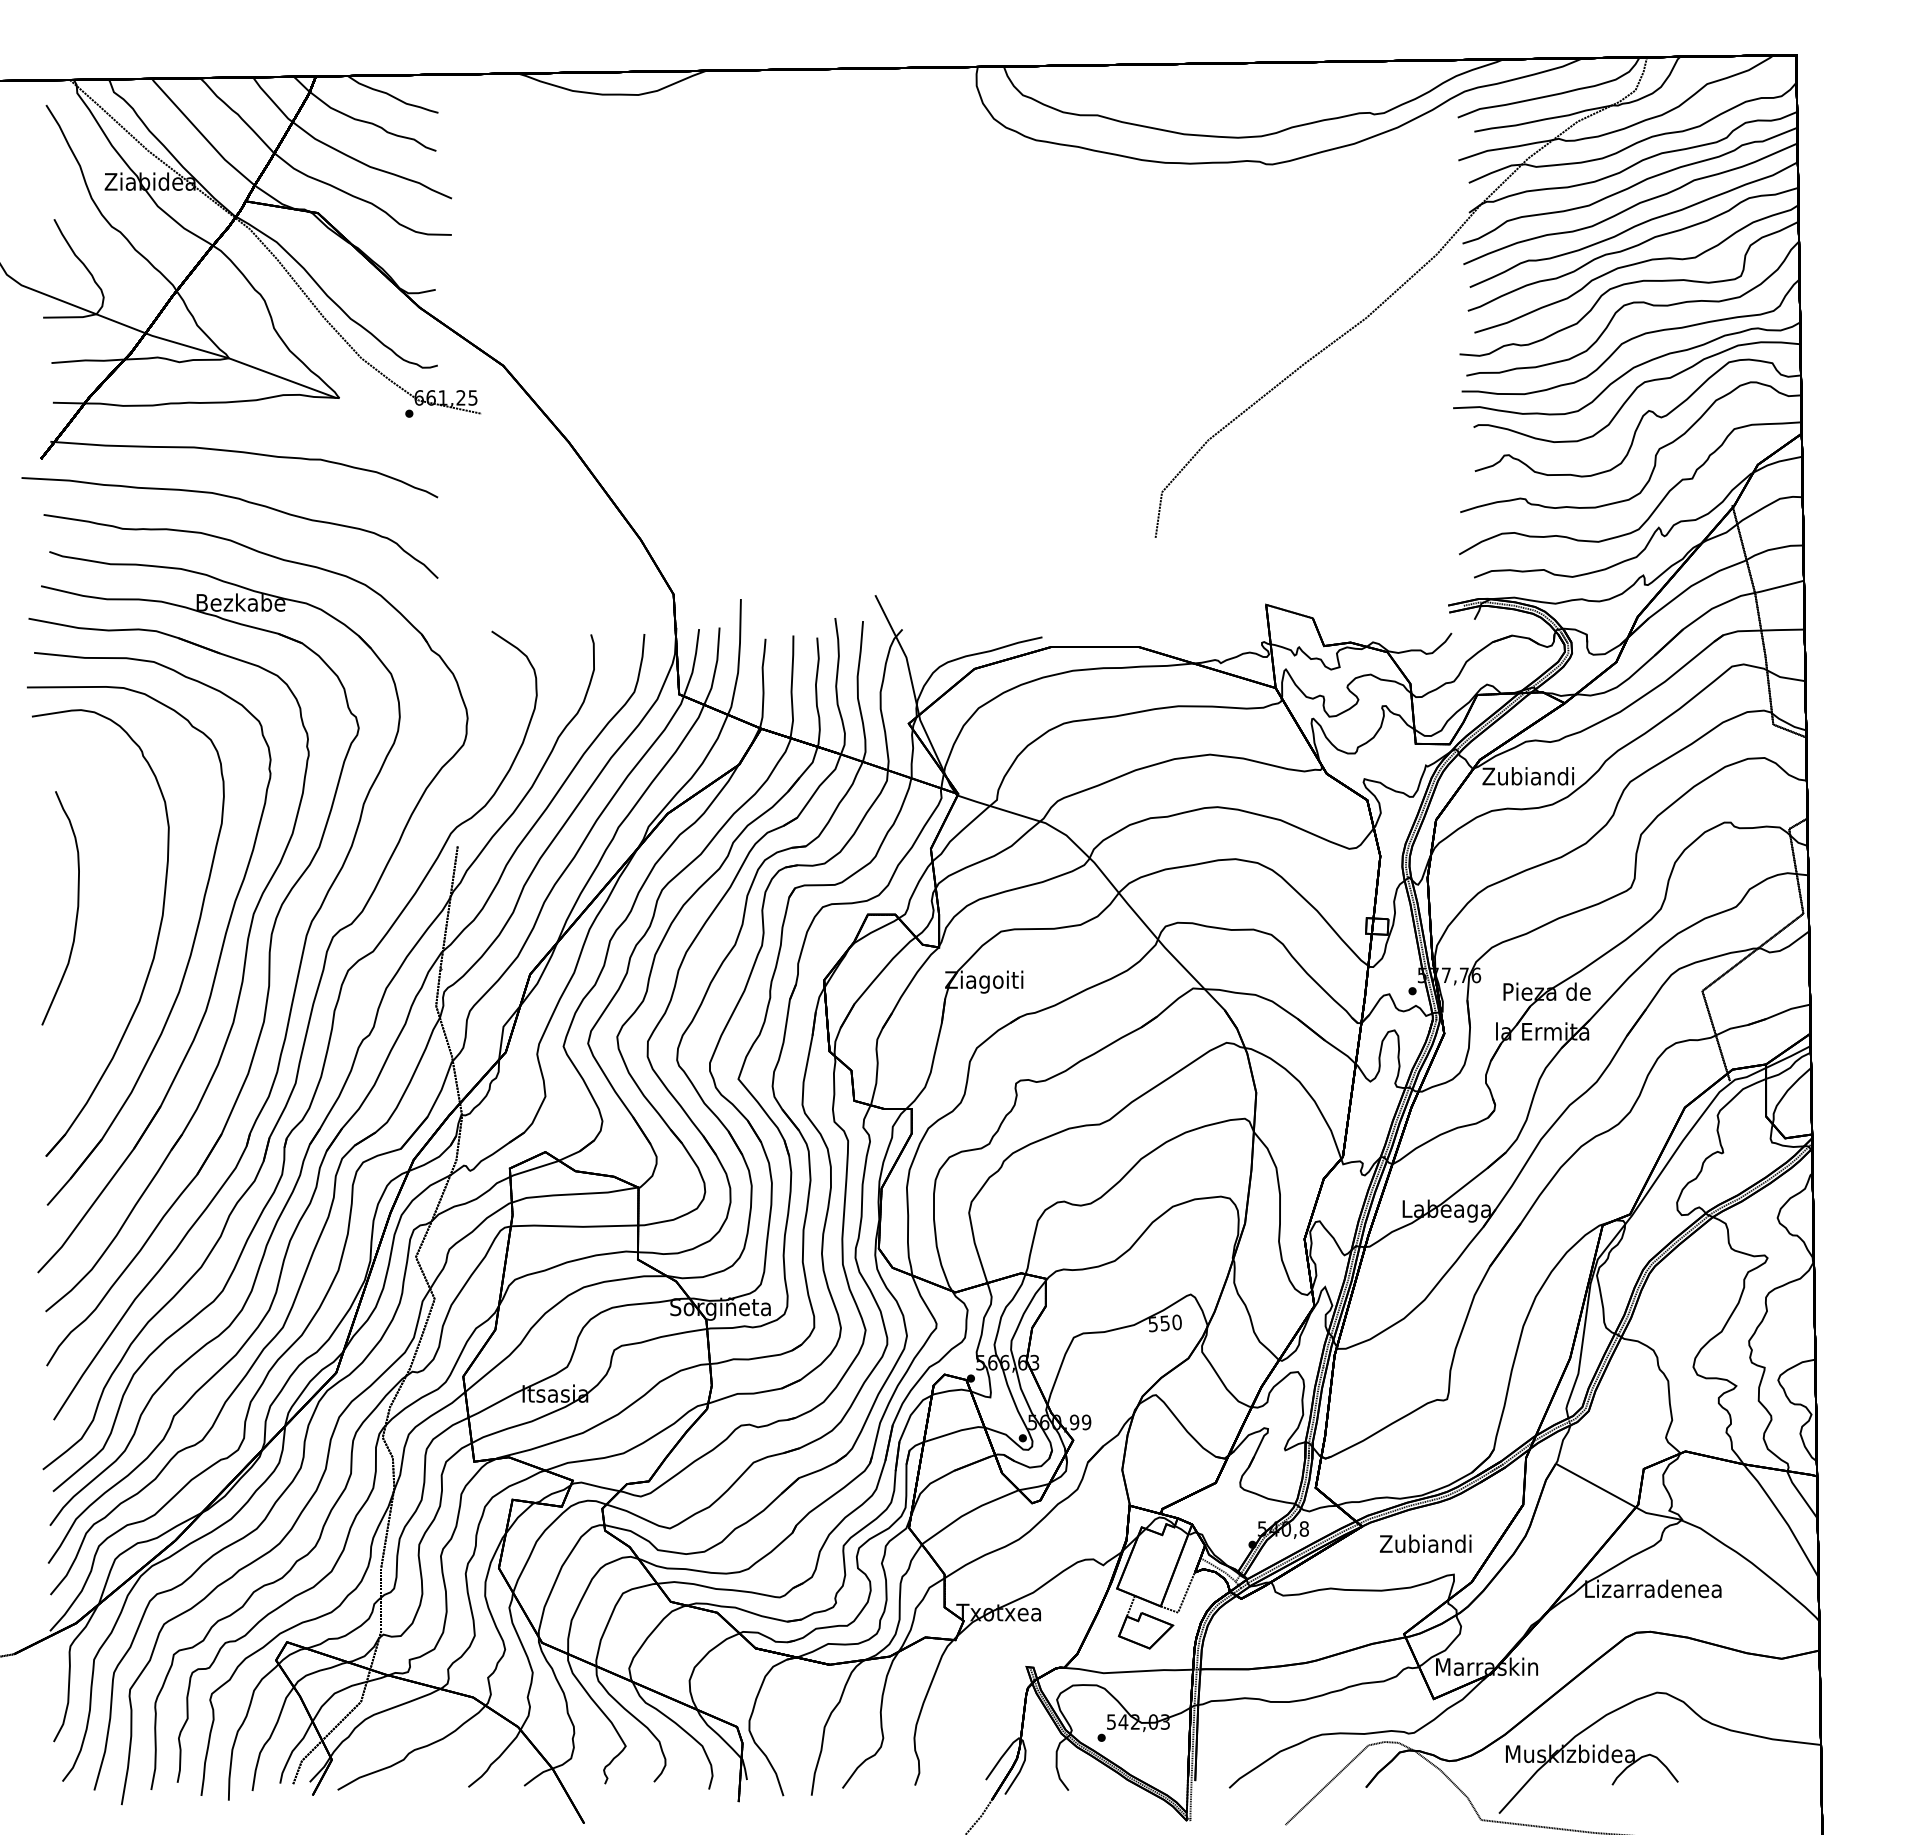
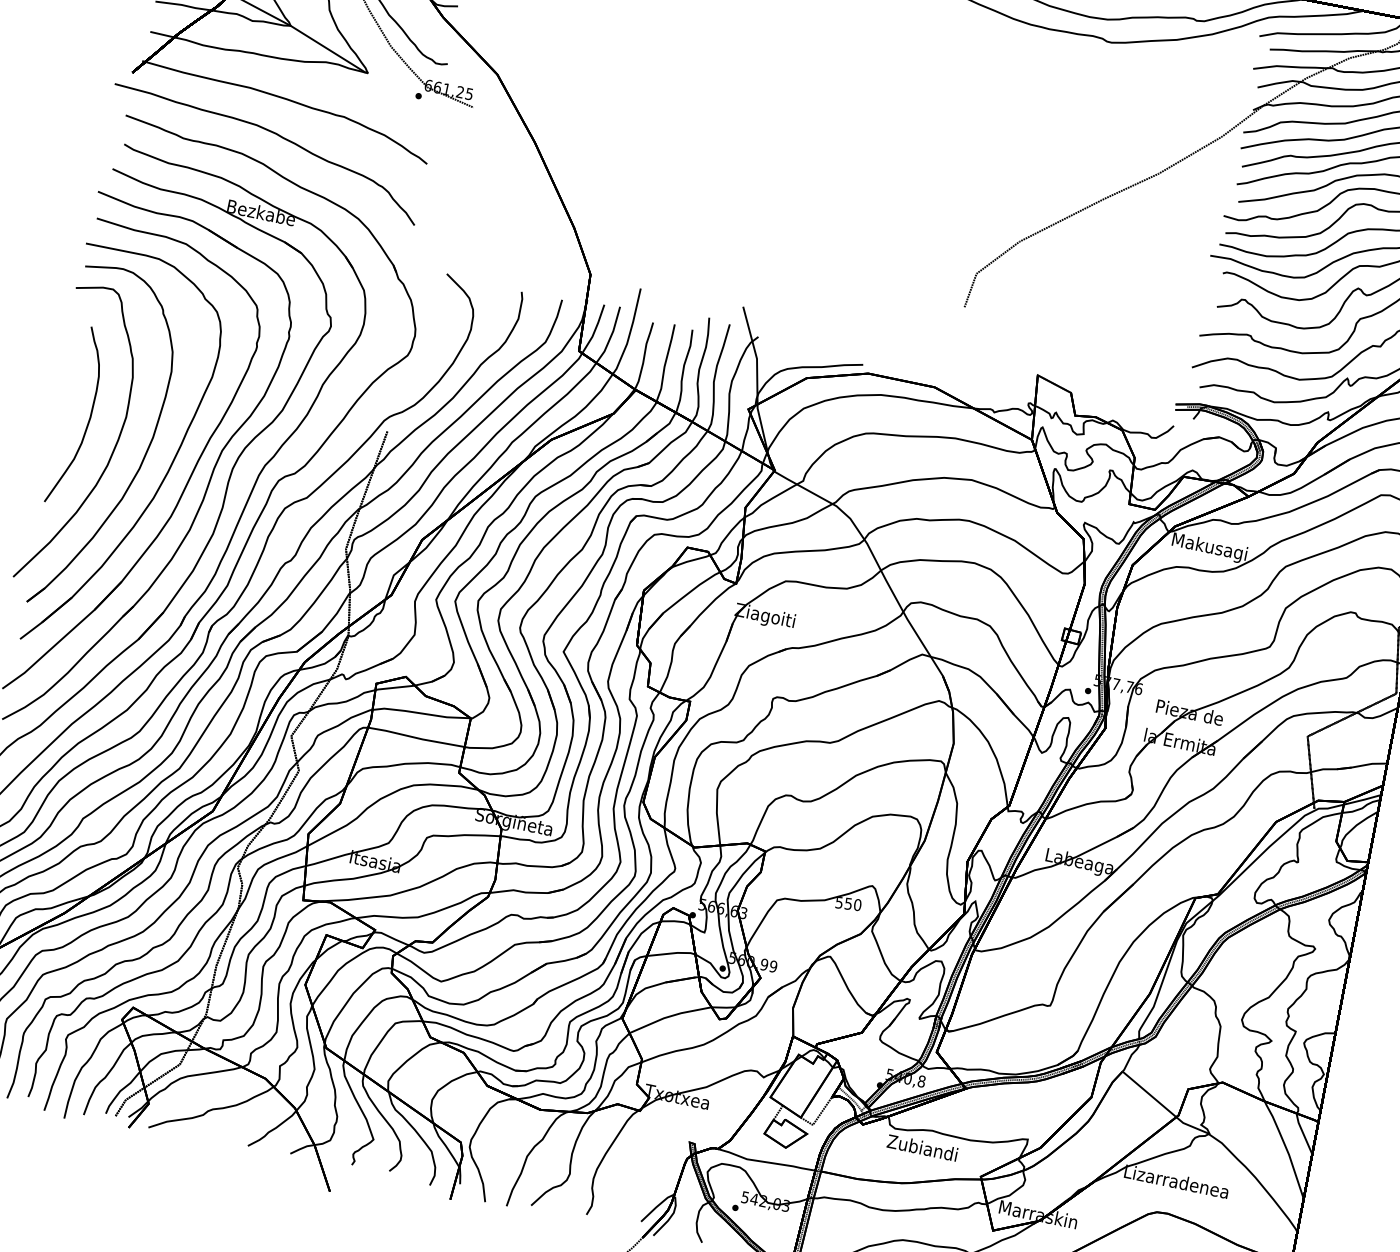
text: (1528, 778) -> (1209, 548), Zubiandi -> Makusagi
curve: (115, 940) -> (113, 449), added
text: (1425, 1543) -> (922, 1147), moved

